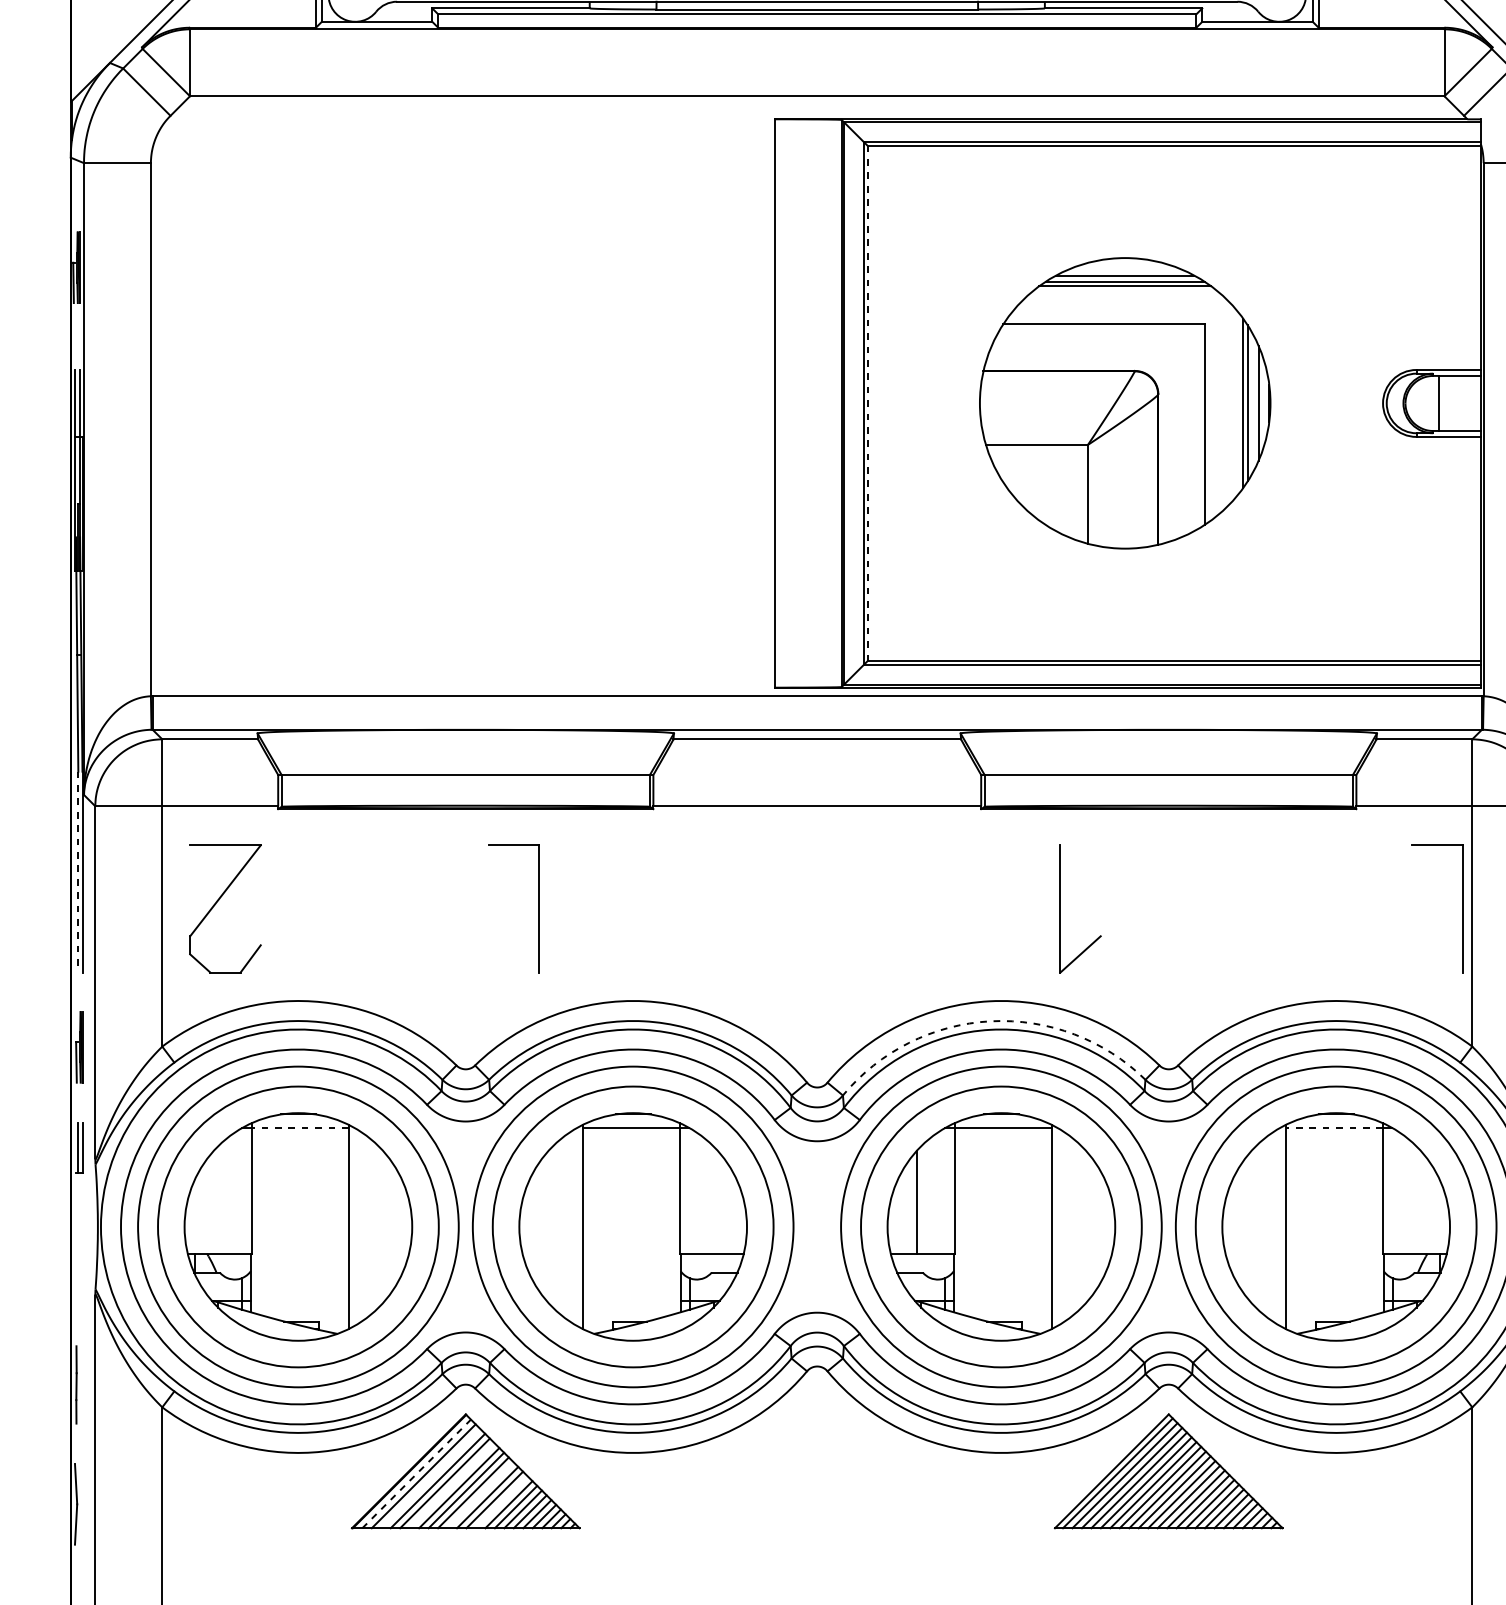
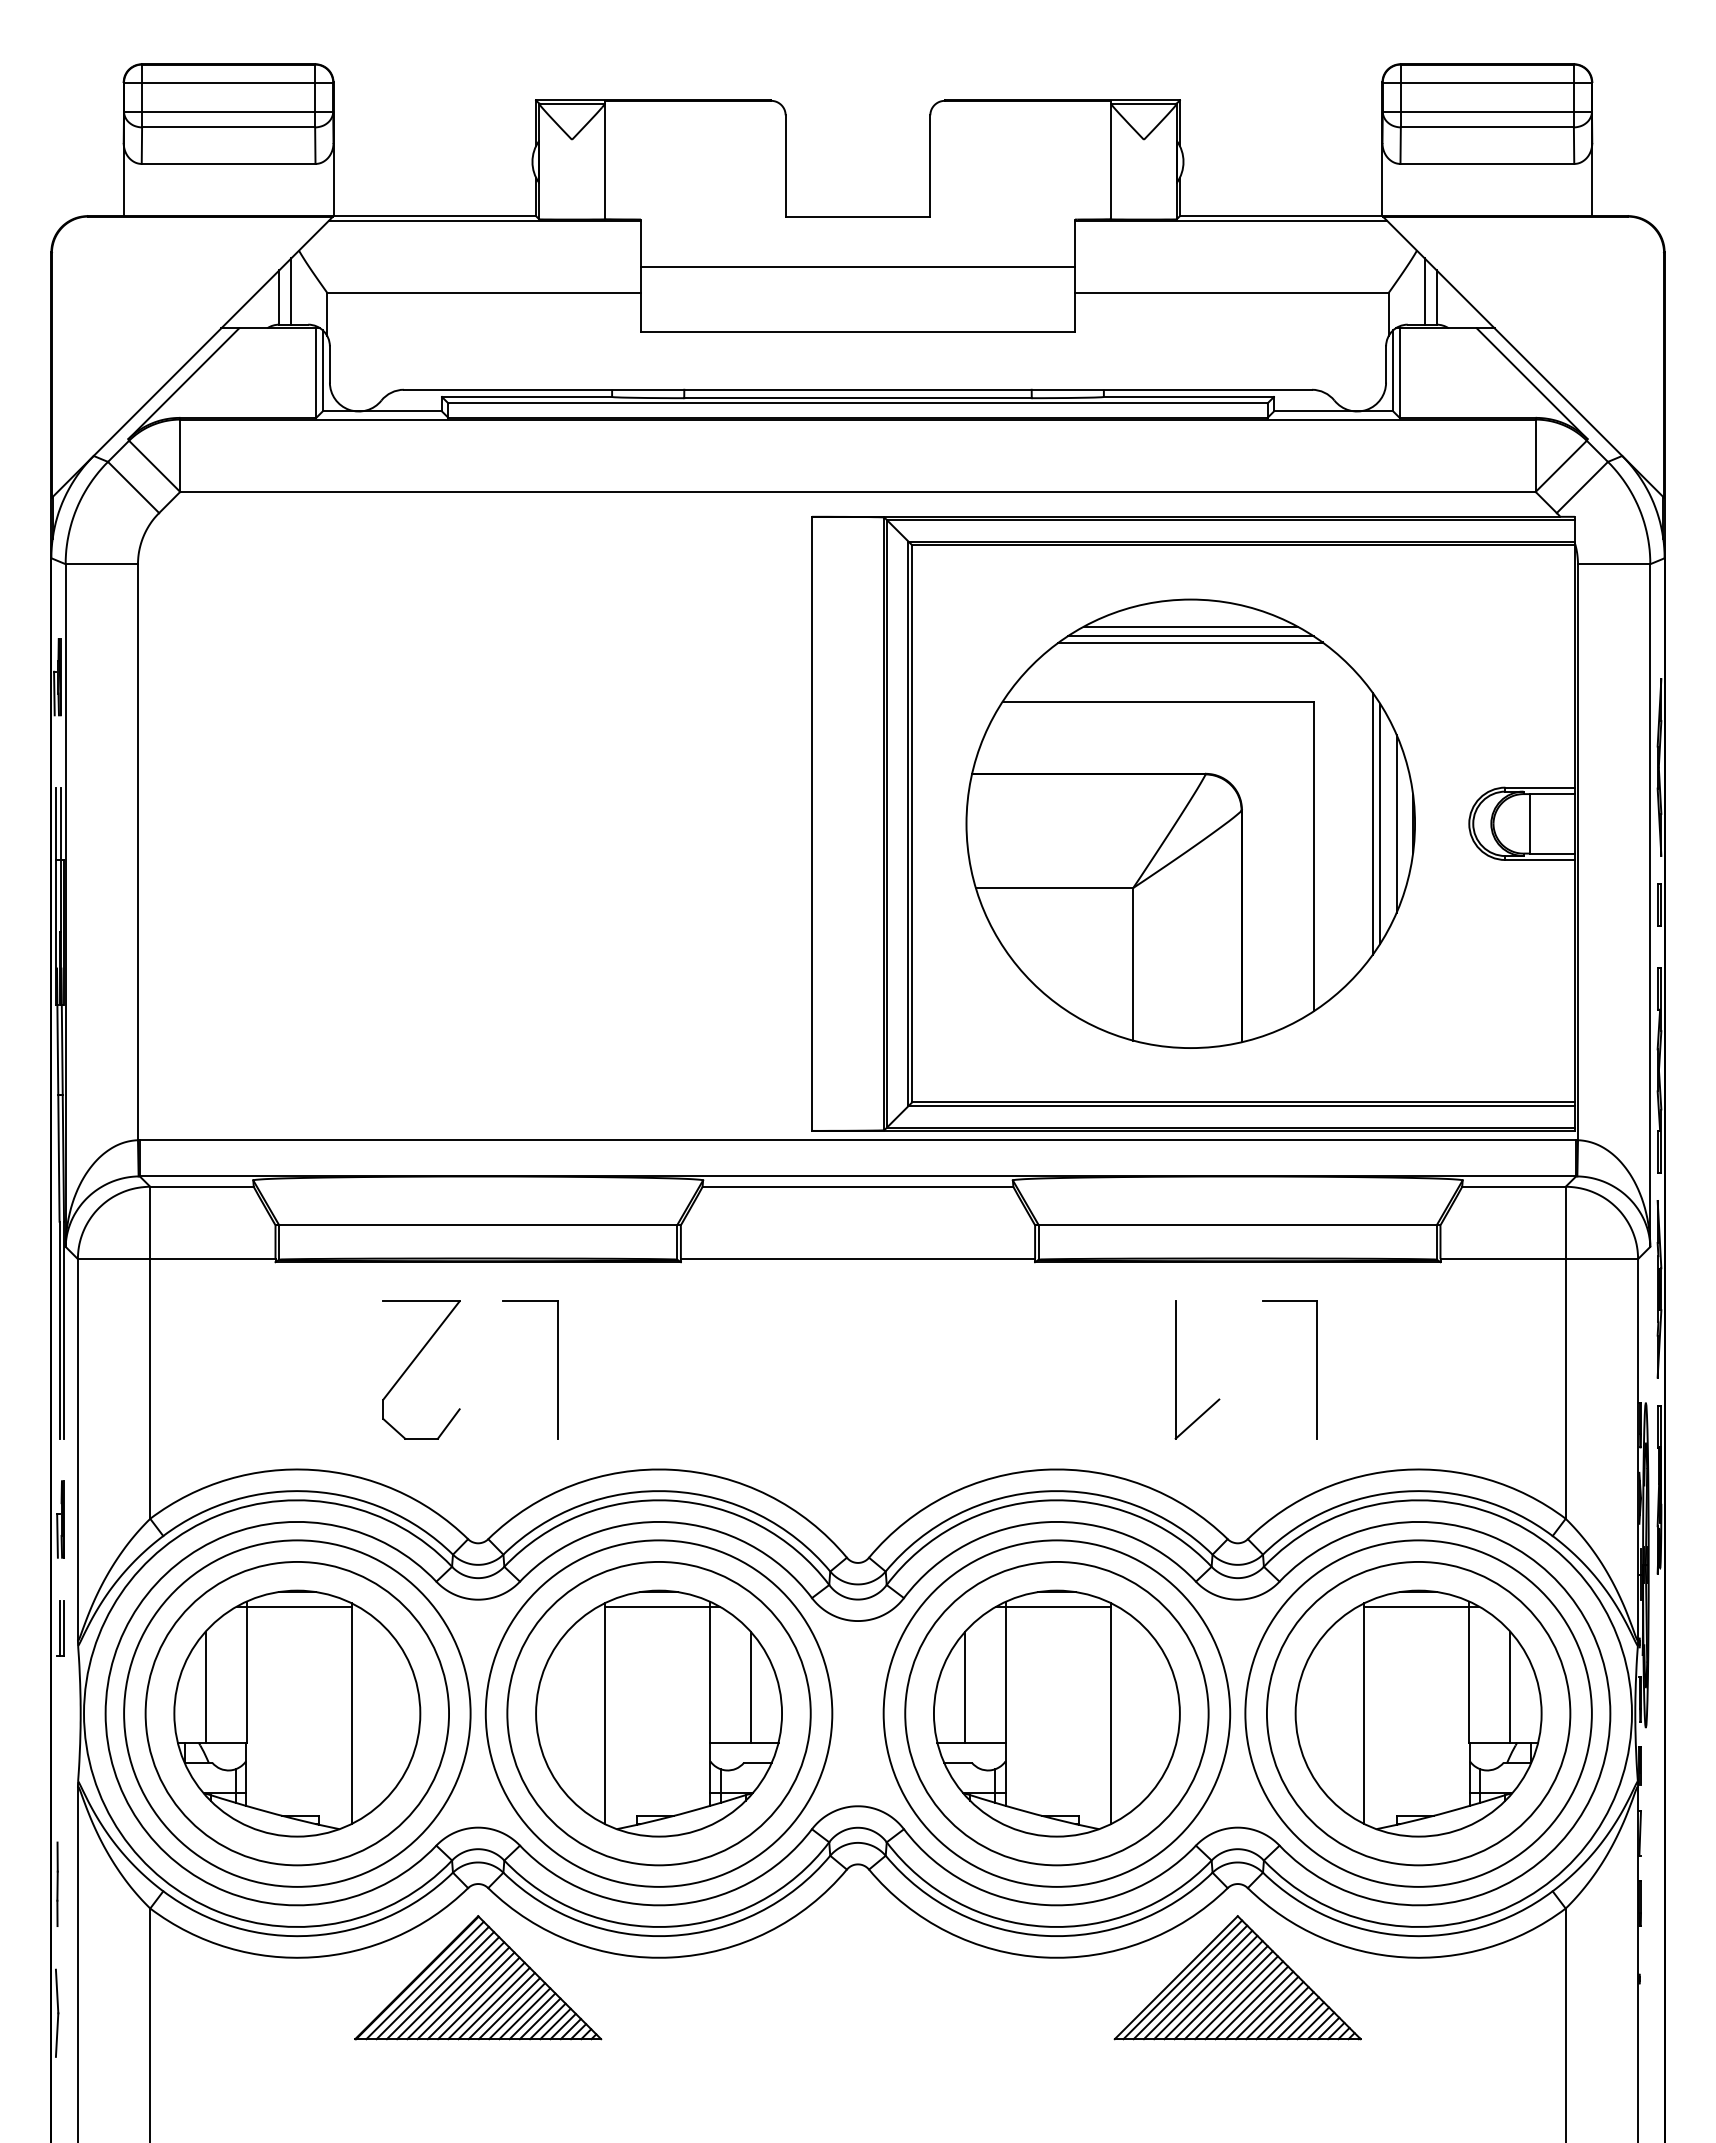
line: (867, 403) -> (912, 823), dashed -> solid
part: (1125, 403) -> (1190, 823), size x1.43
line: (78, 872) -> (59, 1330), dashed -> solid
part: (218, 901) -> (414, 1361), moved
part: (1061, 908) -> (1176, 1369), moved
part: (1461, 908) -> (1316, 1369), moved
arc: (990, 1021) -> (1045, 1491), dashed -> solid
line: (299, 1127) -> (298, 1606), dashed -> solid
line: (1334, 1127) -> (1416, 1606), dashed -> solid
line: (213, 1201) -> (205, 1686), added
line: (717, 1201) -> (750, 1686), added
line: (1421, 1201) -> (1510, 1686), added
line: (417, 1473) -> (425, 1980), dashed -> solid
line: (430, 1478) -> (440, 1985), added
line: (452, 1485) -> (463, 1993), added
line: (479, 1495) -> (493, 2003), added
line: (502, 1502) -> (517, 2011), added

